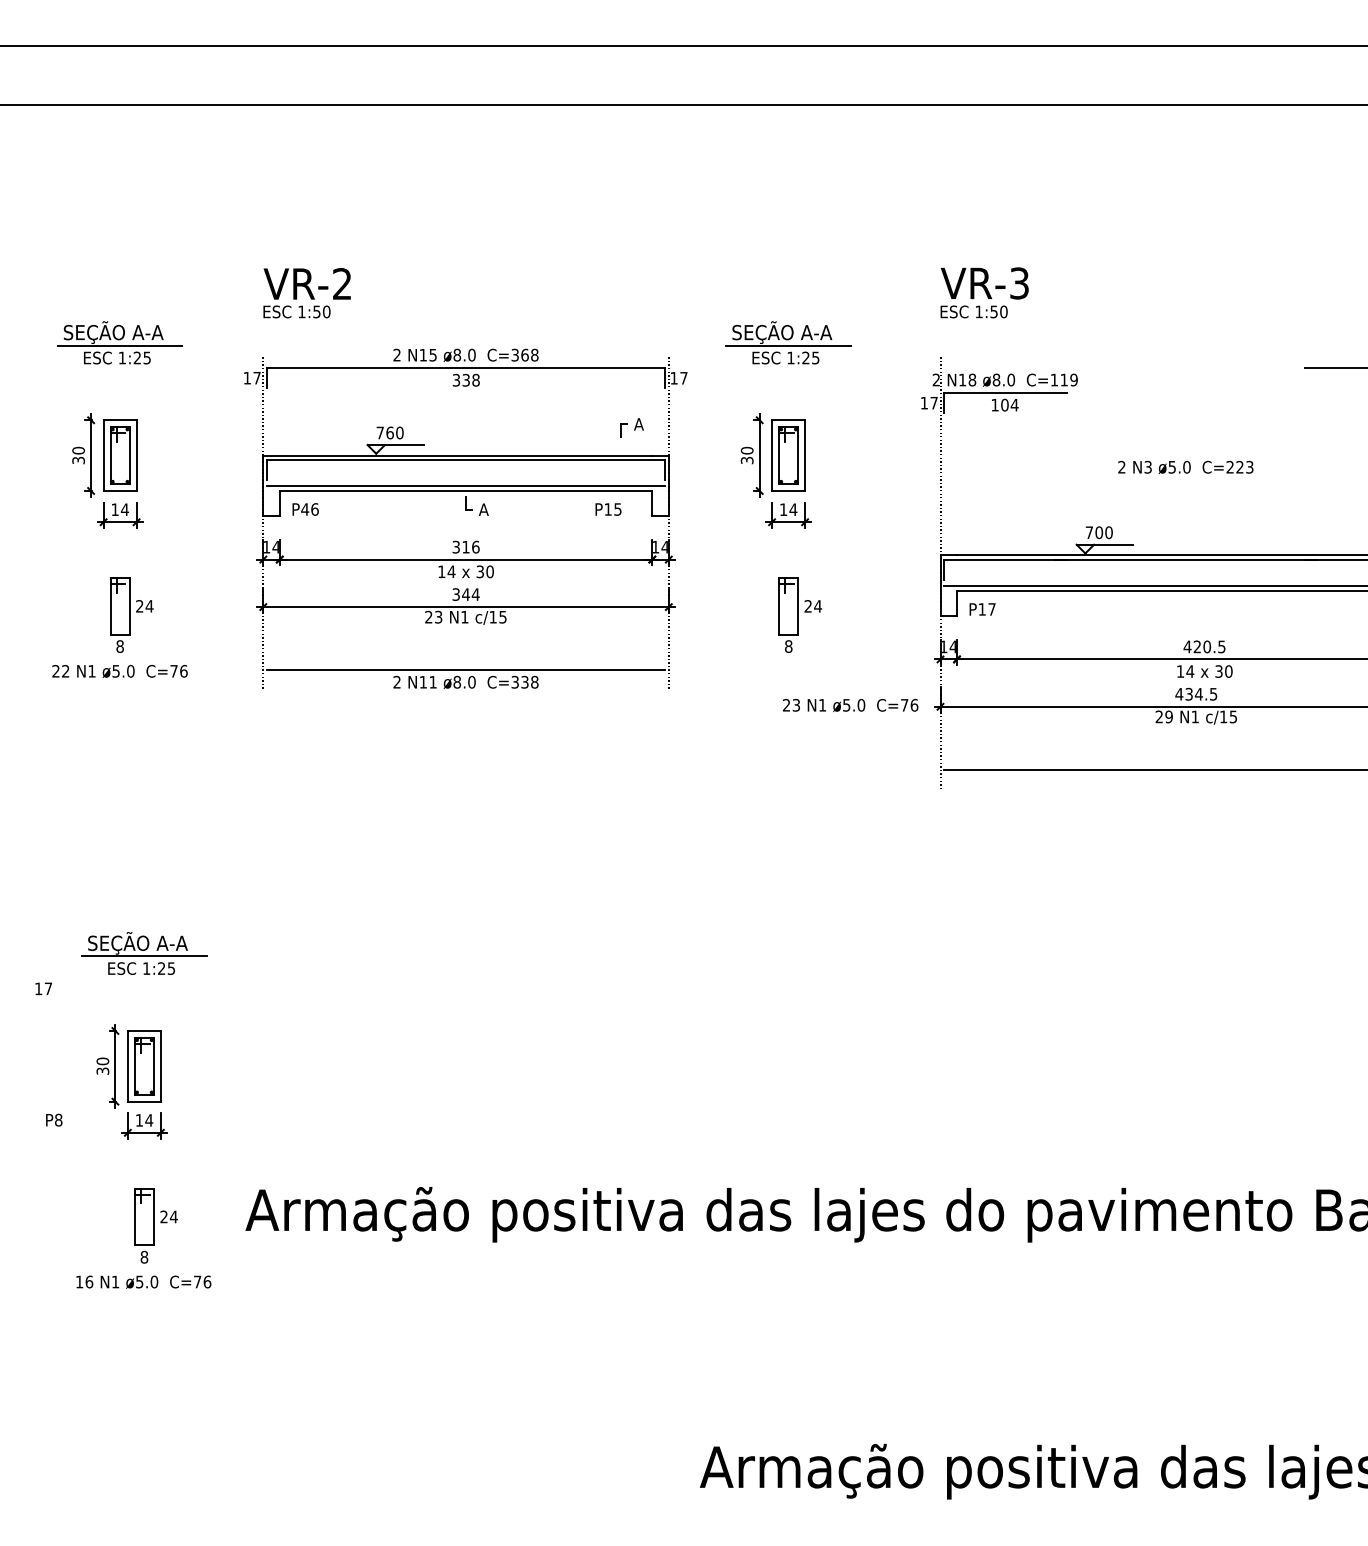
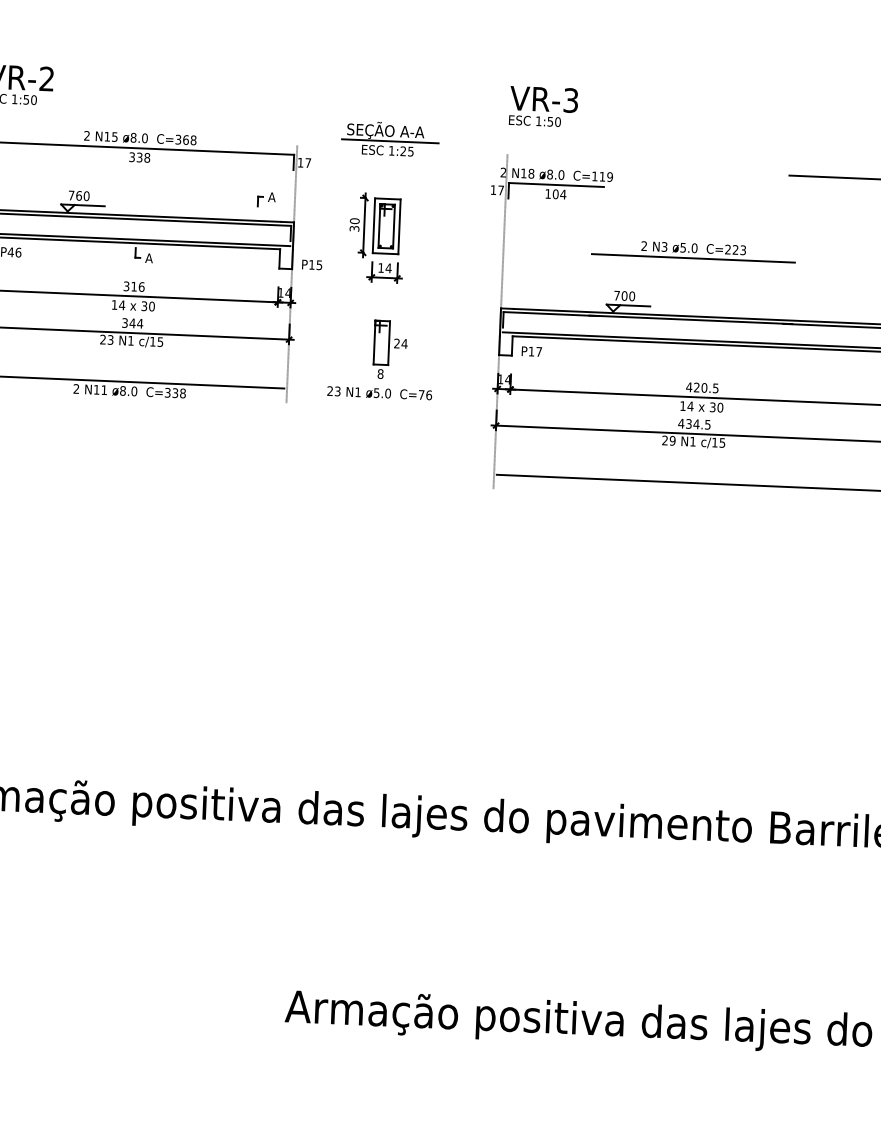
line: (1185, 480) -> (693, 258), added
text: (608, 509) -> (312, 264), moved
text: (850, 705) -> (379, 393), moved

